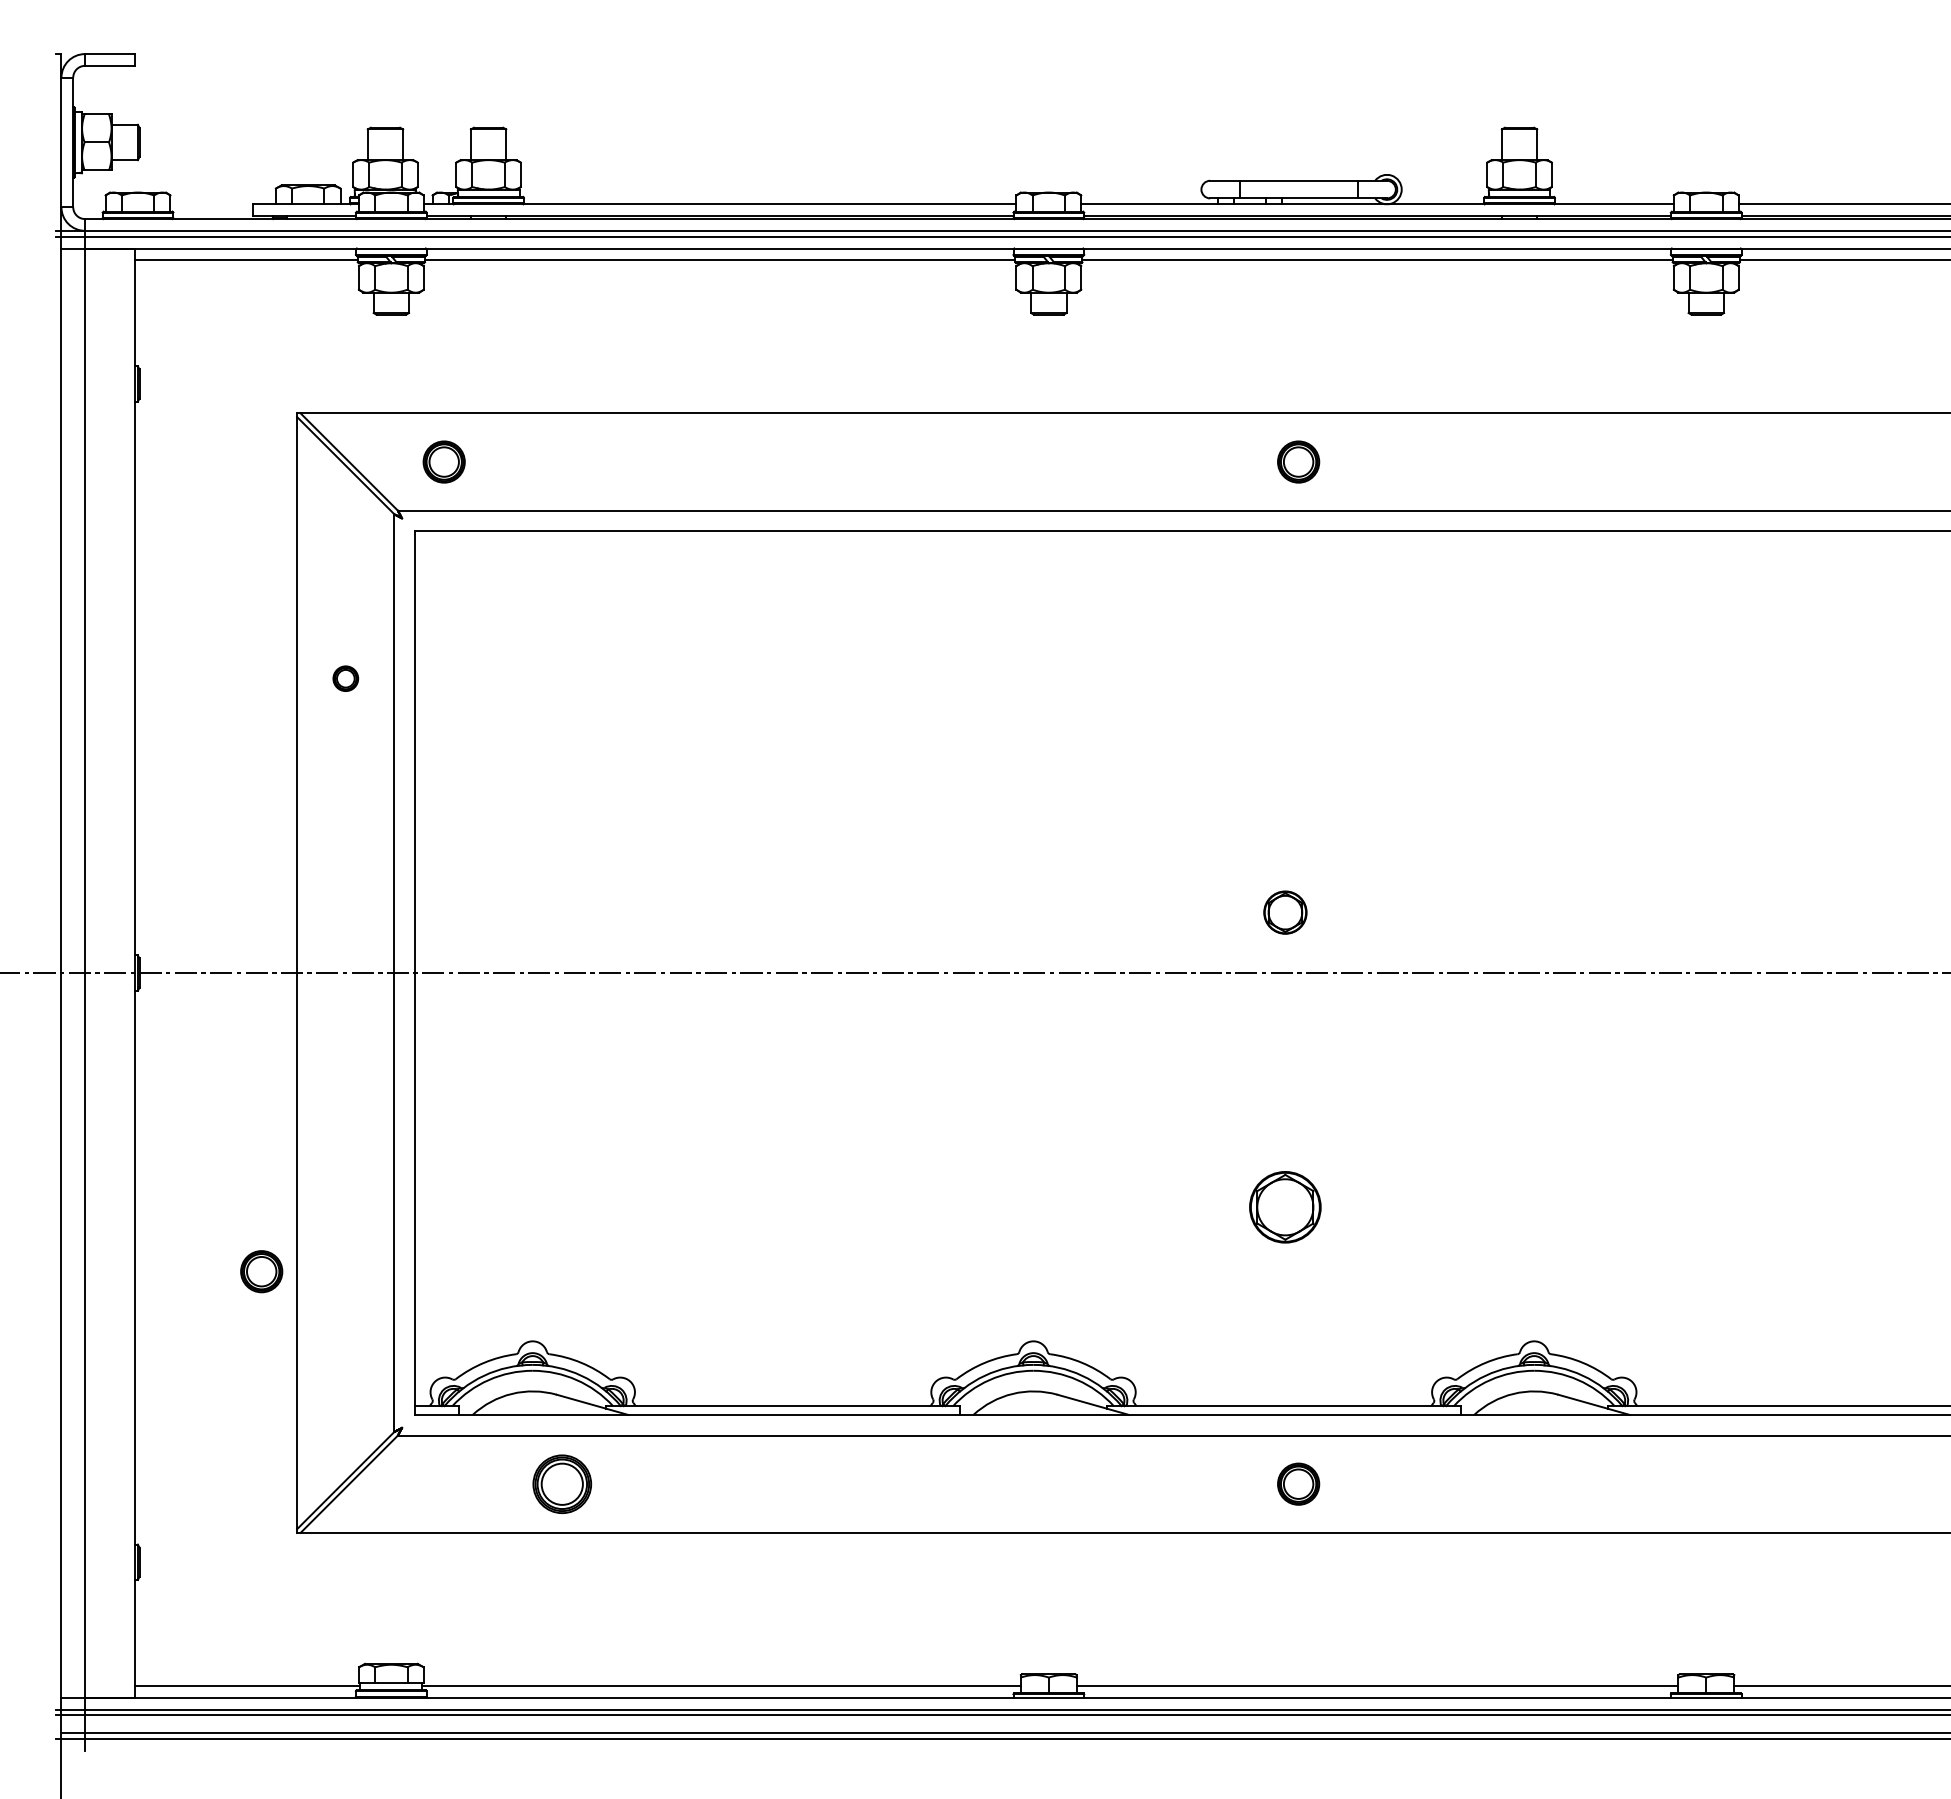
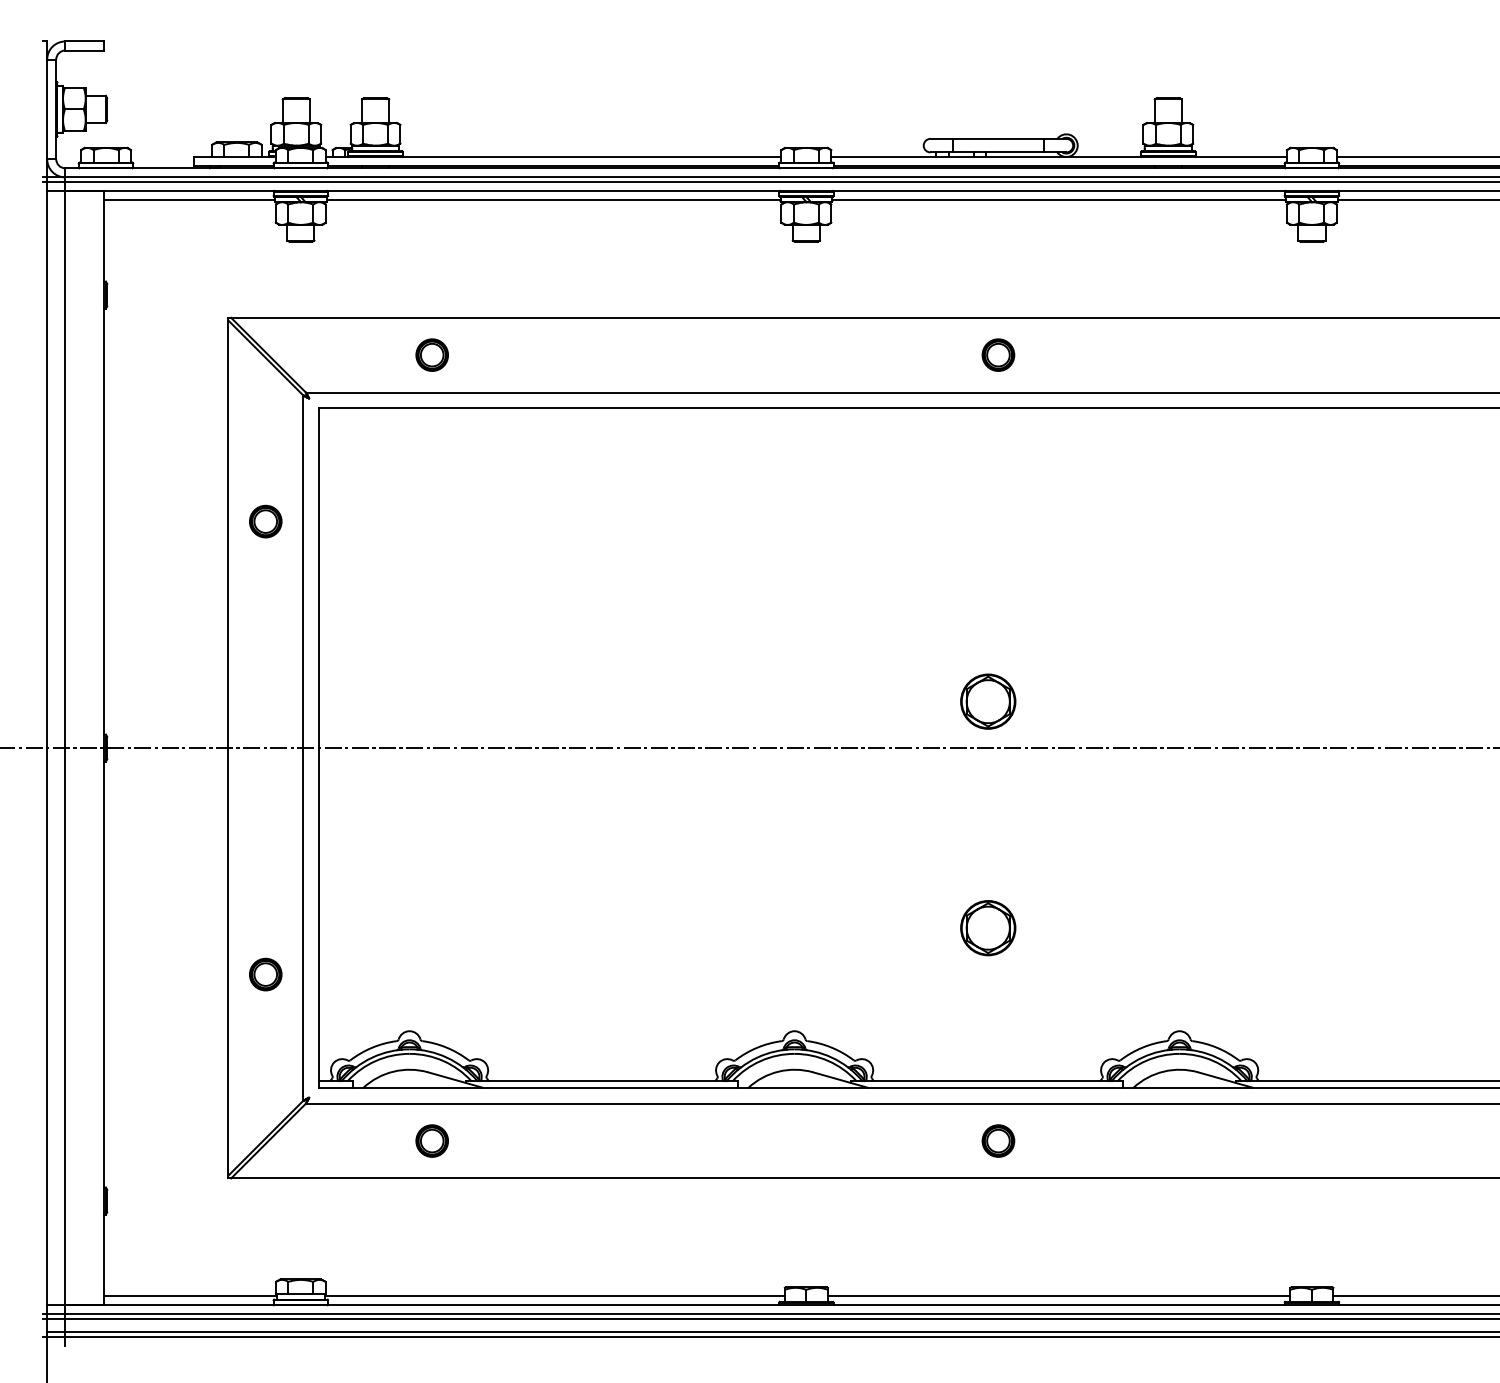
part: (443, 461) -> (431, 354), moved
part: (345, 678) -> (265, 521), size x1.67
part: (1285, 912) -> (988, 701), size x1.67
part: (261, 1271) -> (265, 974), moved
part: (561, 1483) -> (431, 1140), size x0.71

